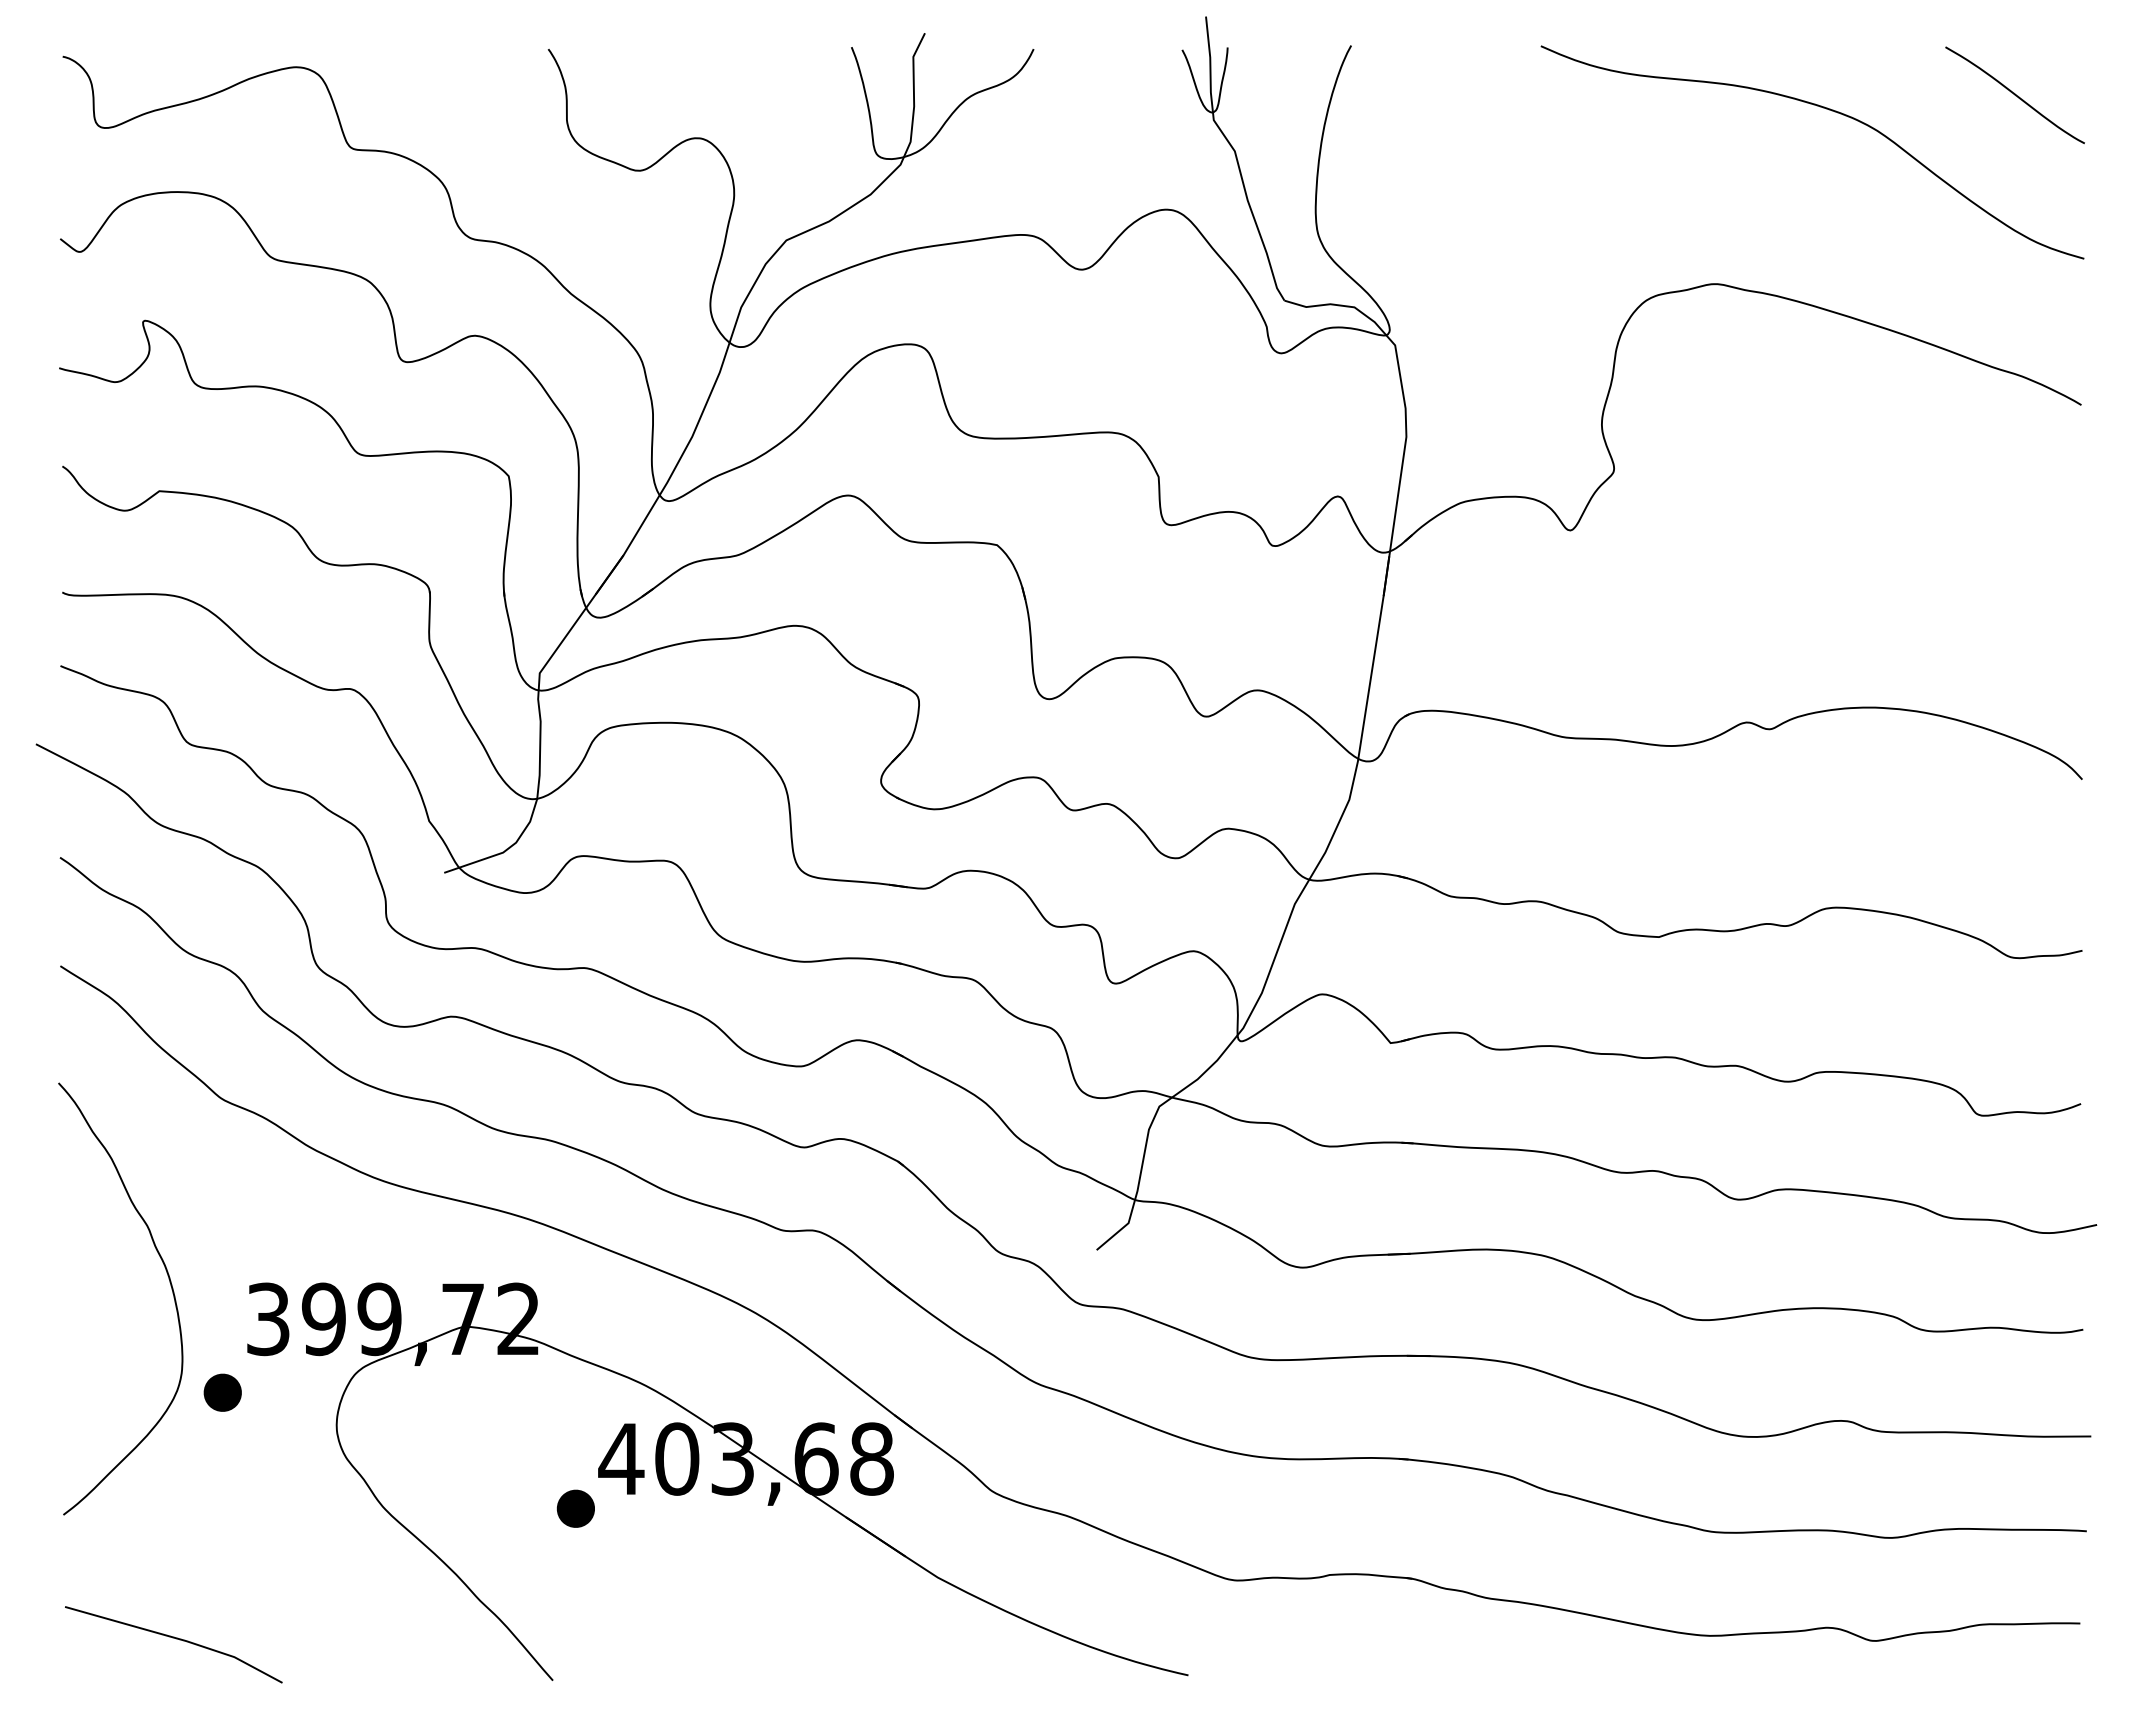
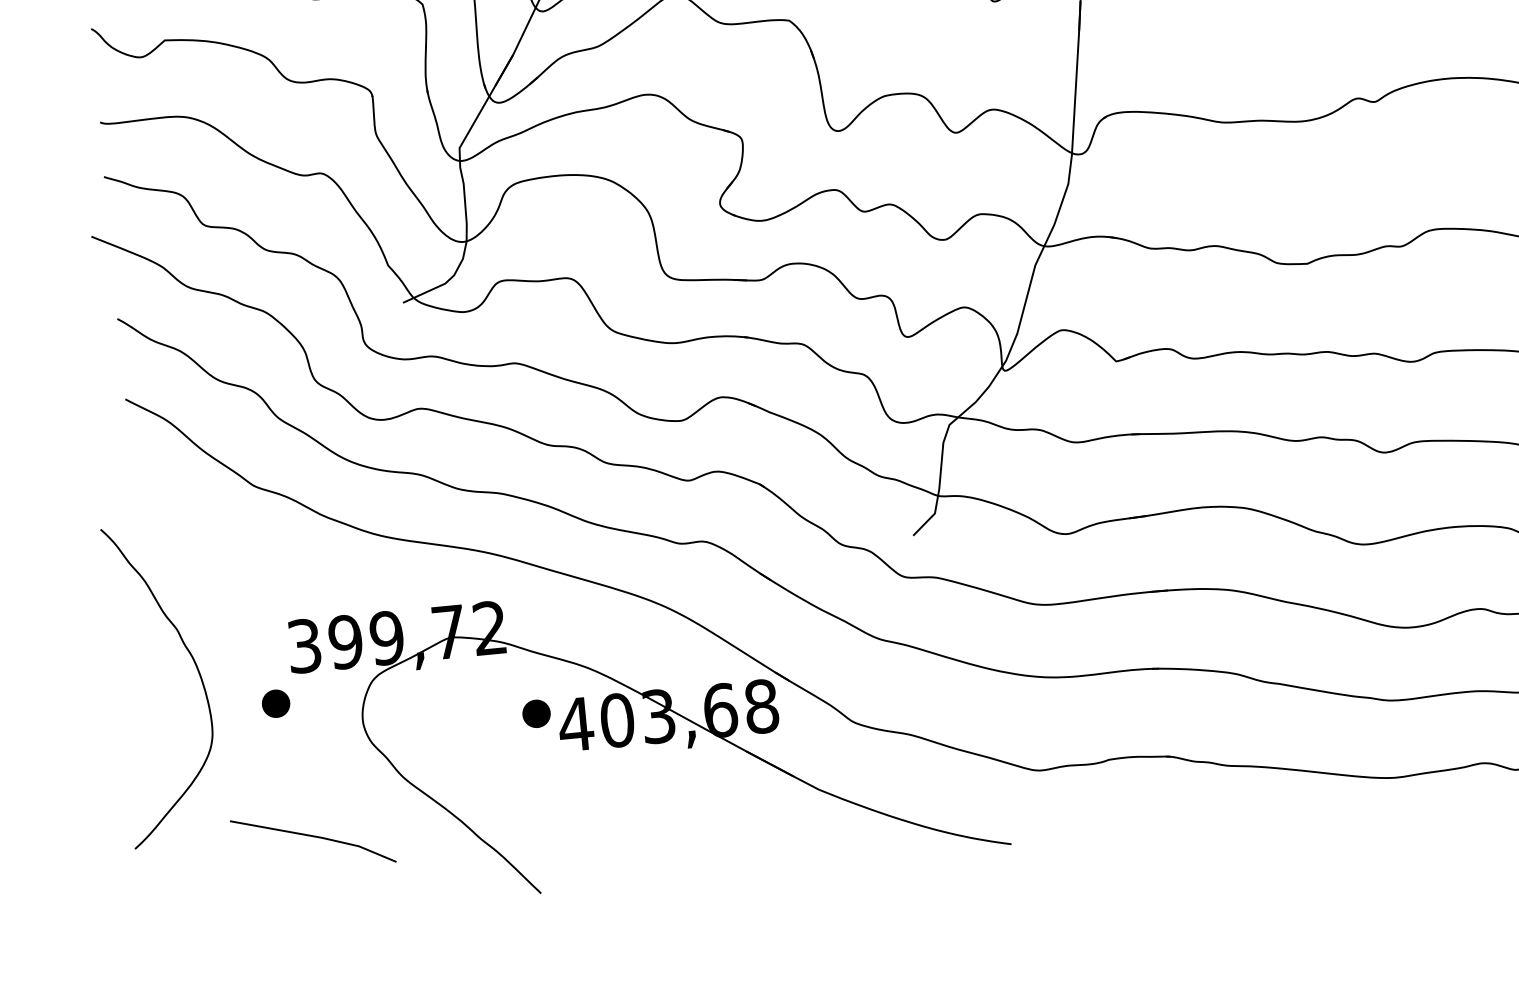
curve: (170, 1286) -> (198, 672), moved
part: (575, 1508) -> (536, 713), moved
curve: (176, 1639) -> (314, 837), moved

